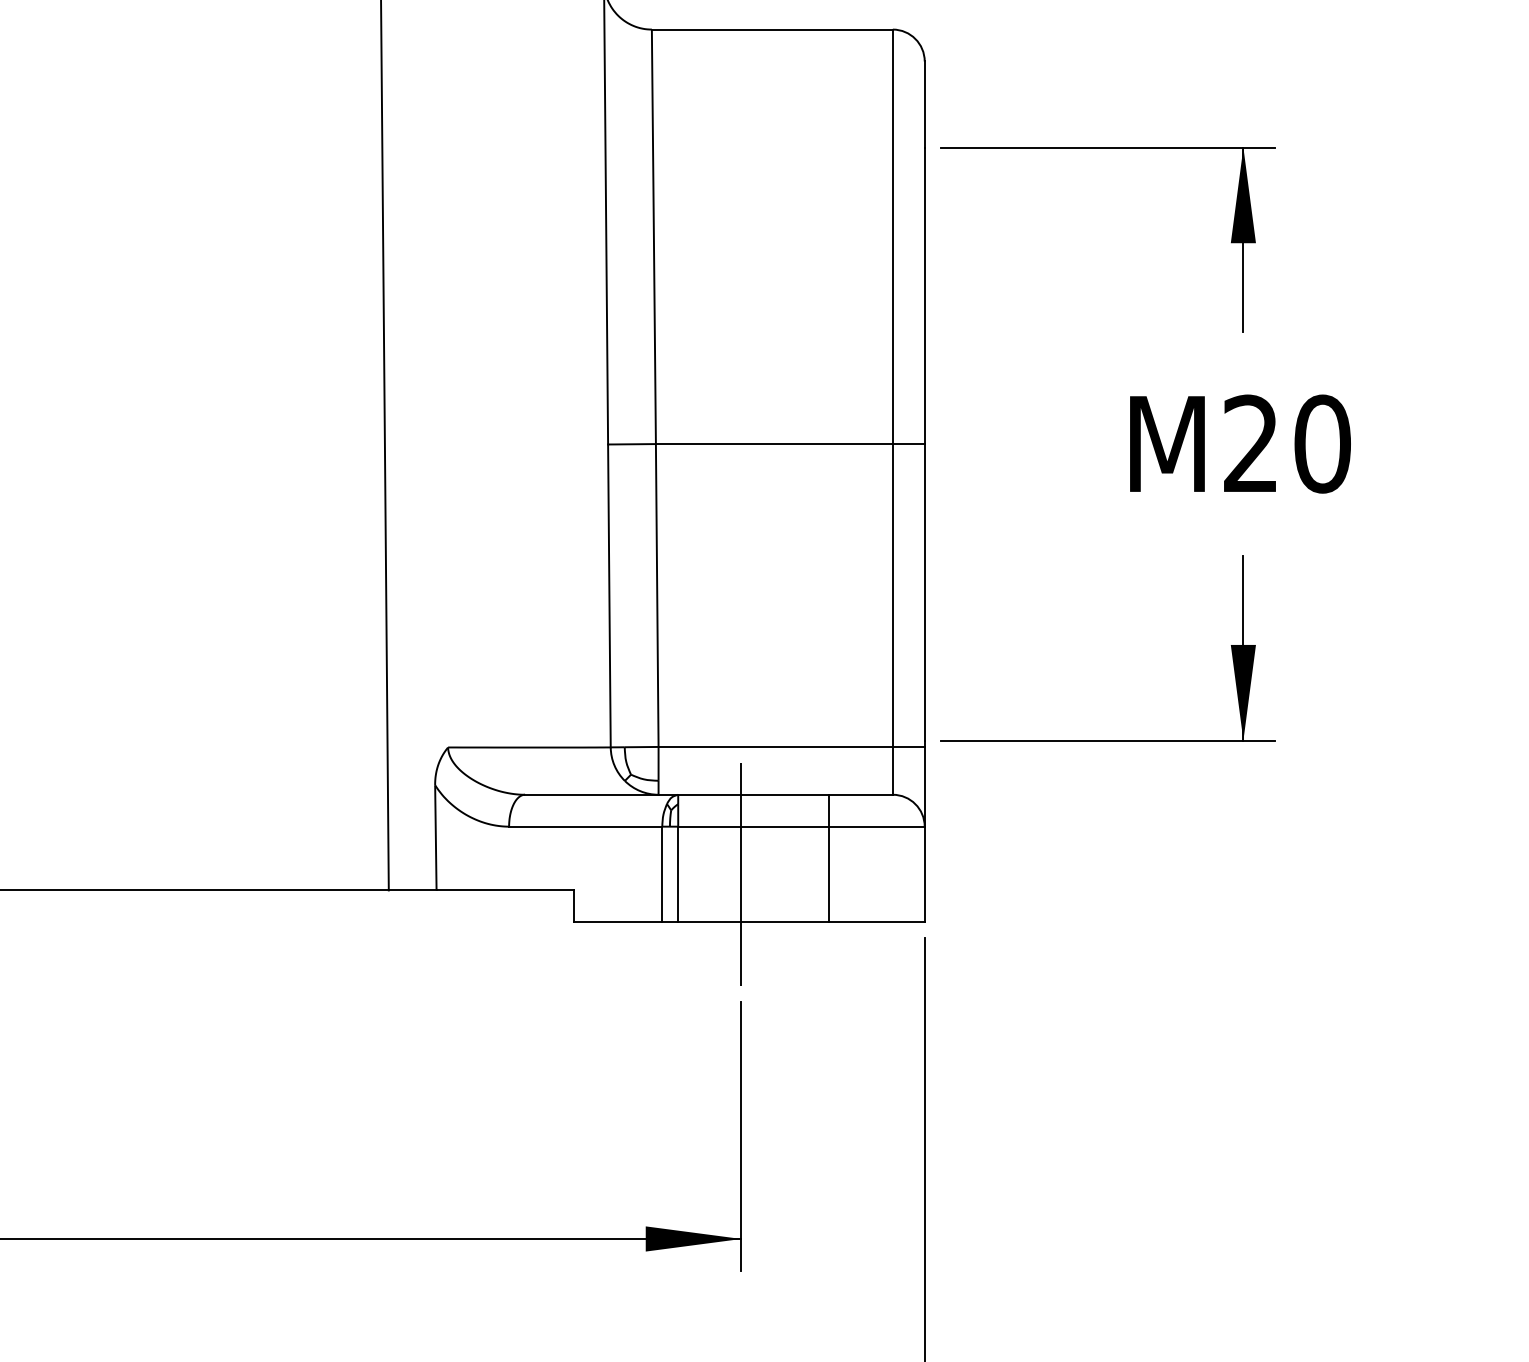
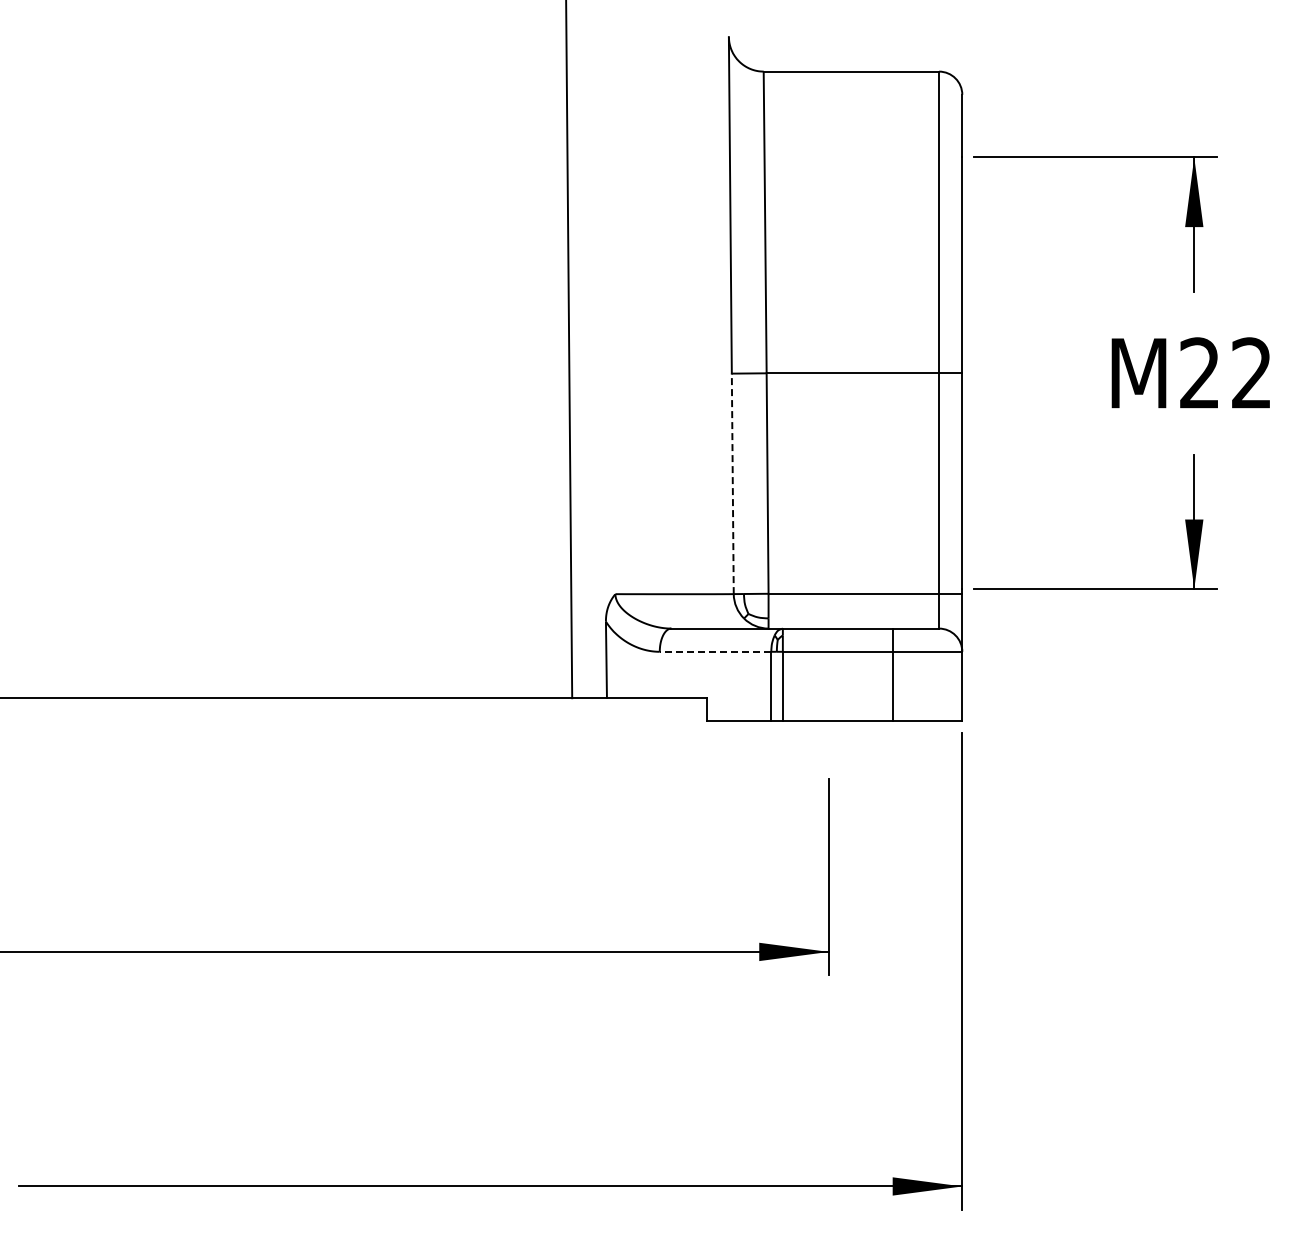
text: (1322, 444) -> (1251, 373), M20 -> M22
line: (609, 595) -> (732, 483), solid -> dashed
line: (585, 826) -> (715, 651), solid -> dashed
line: (740, 857) -> (828, 674), removed

